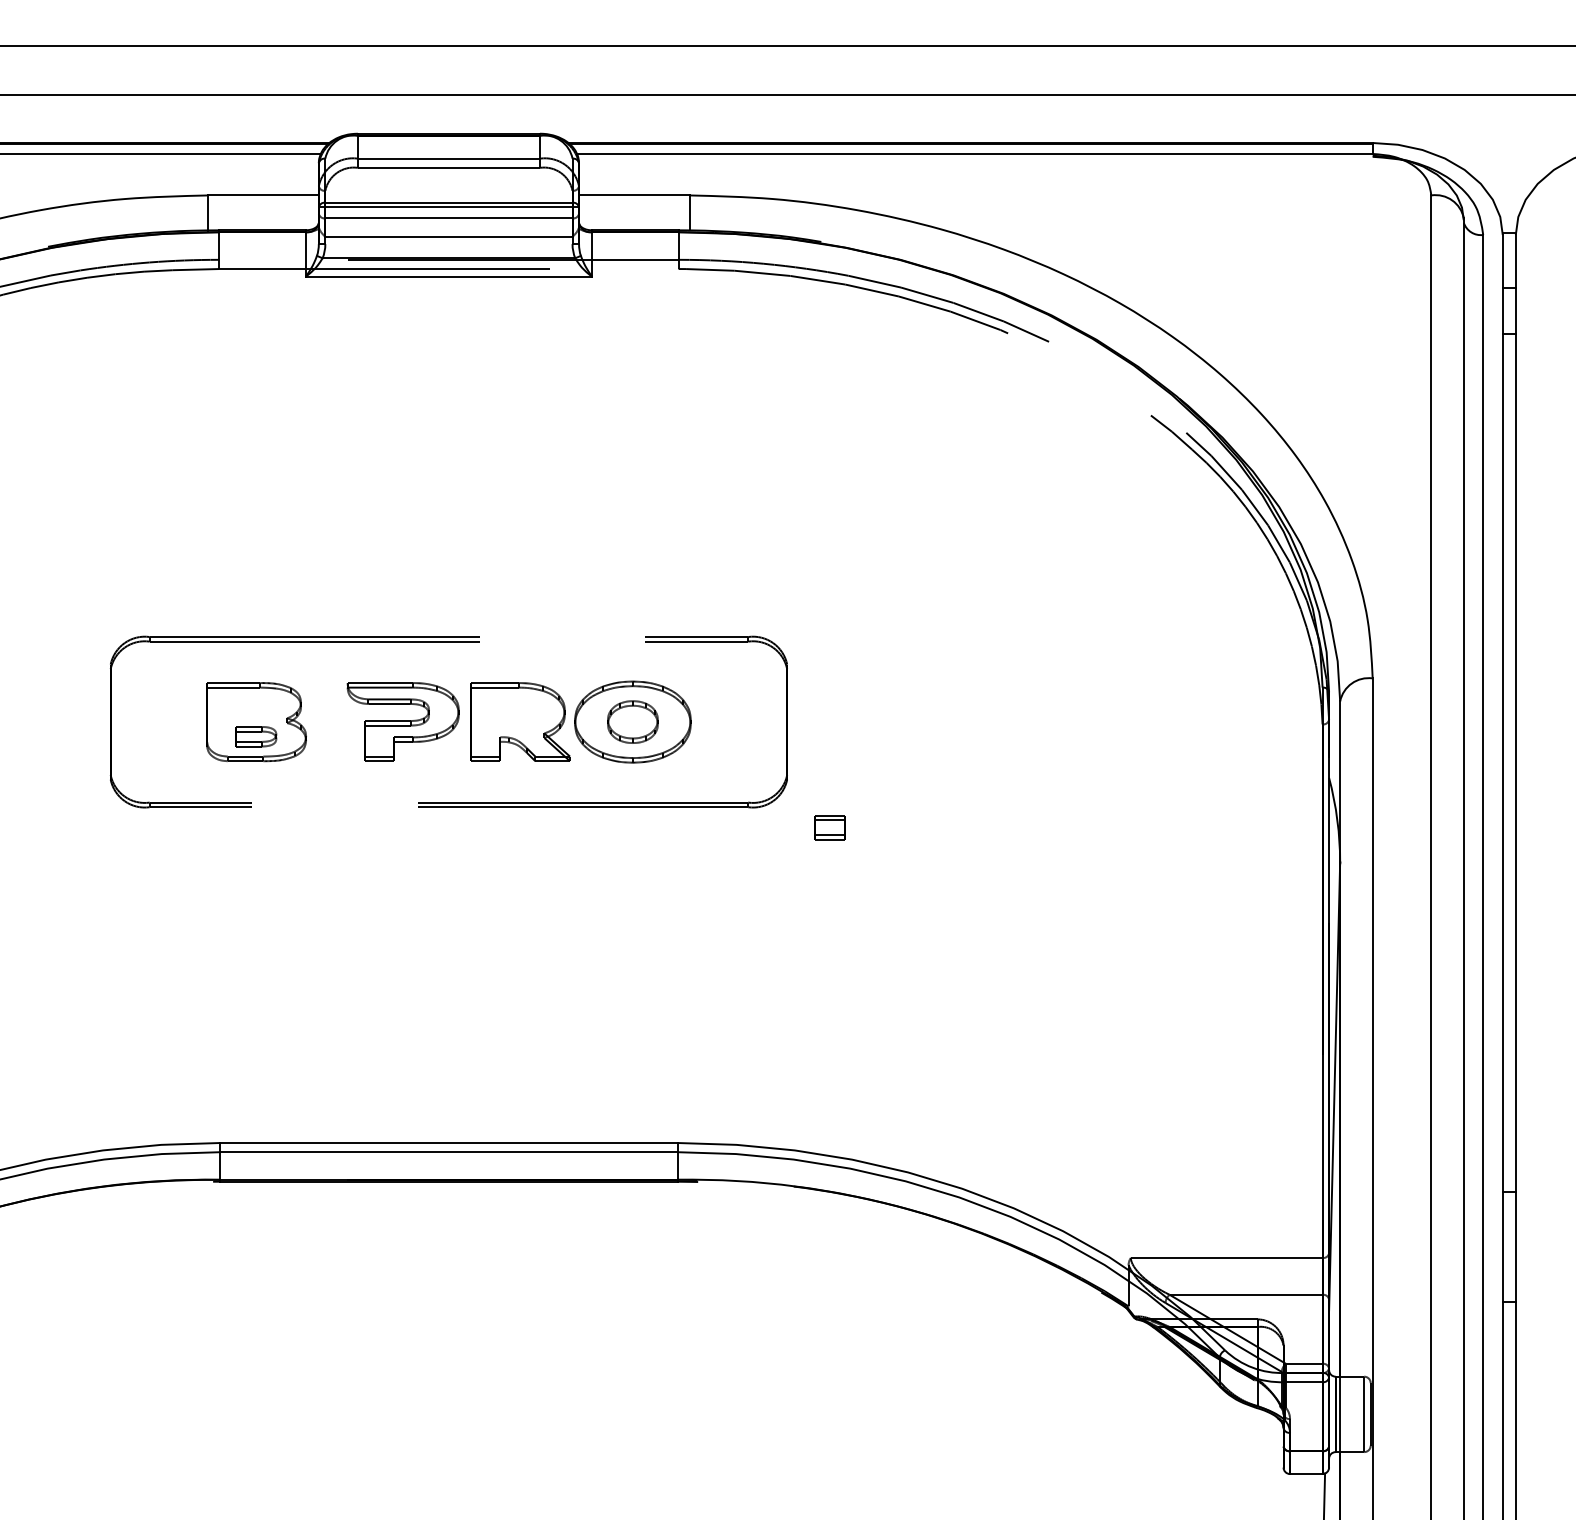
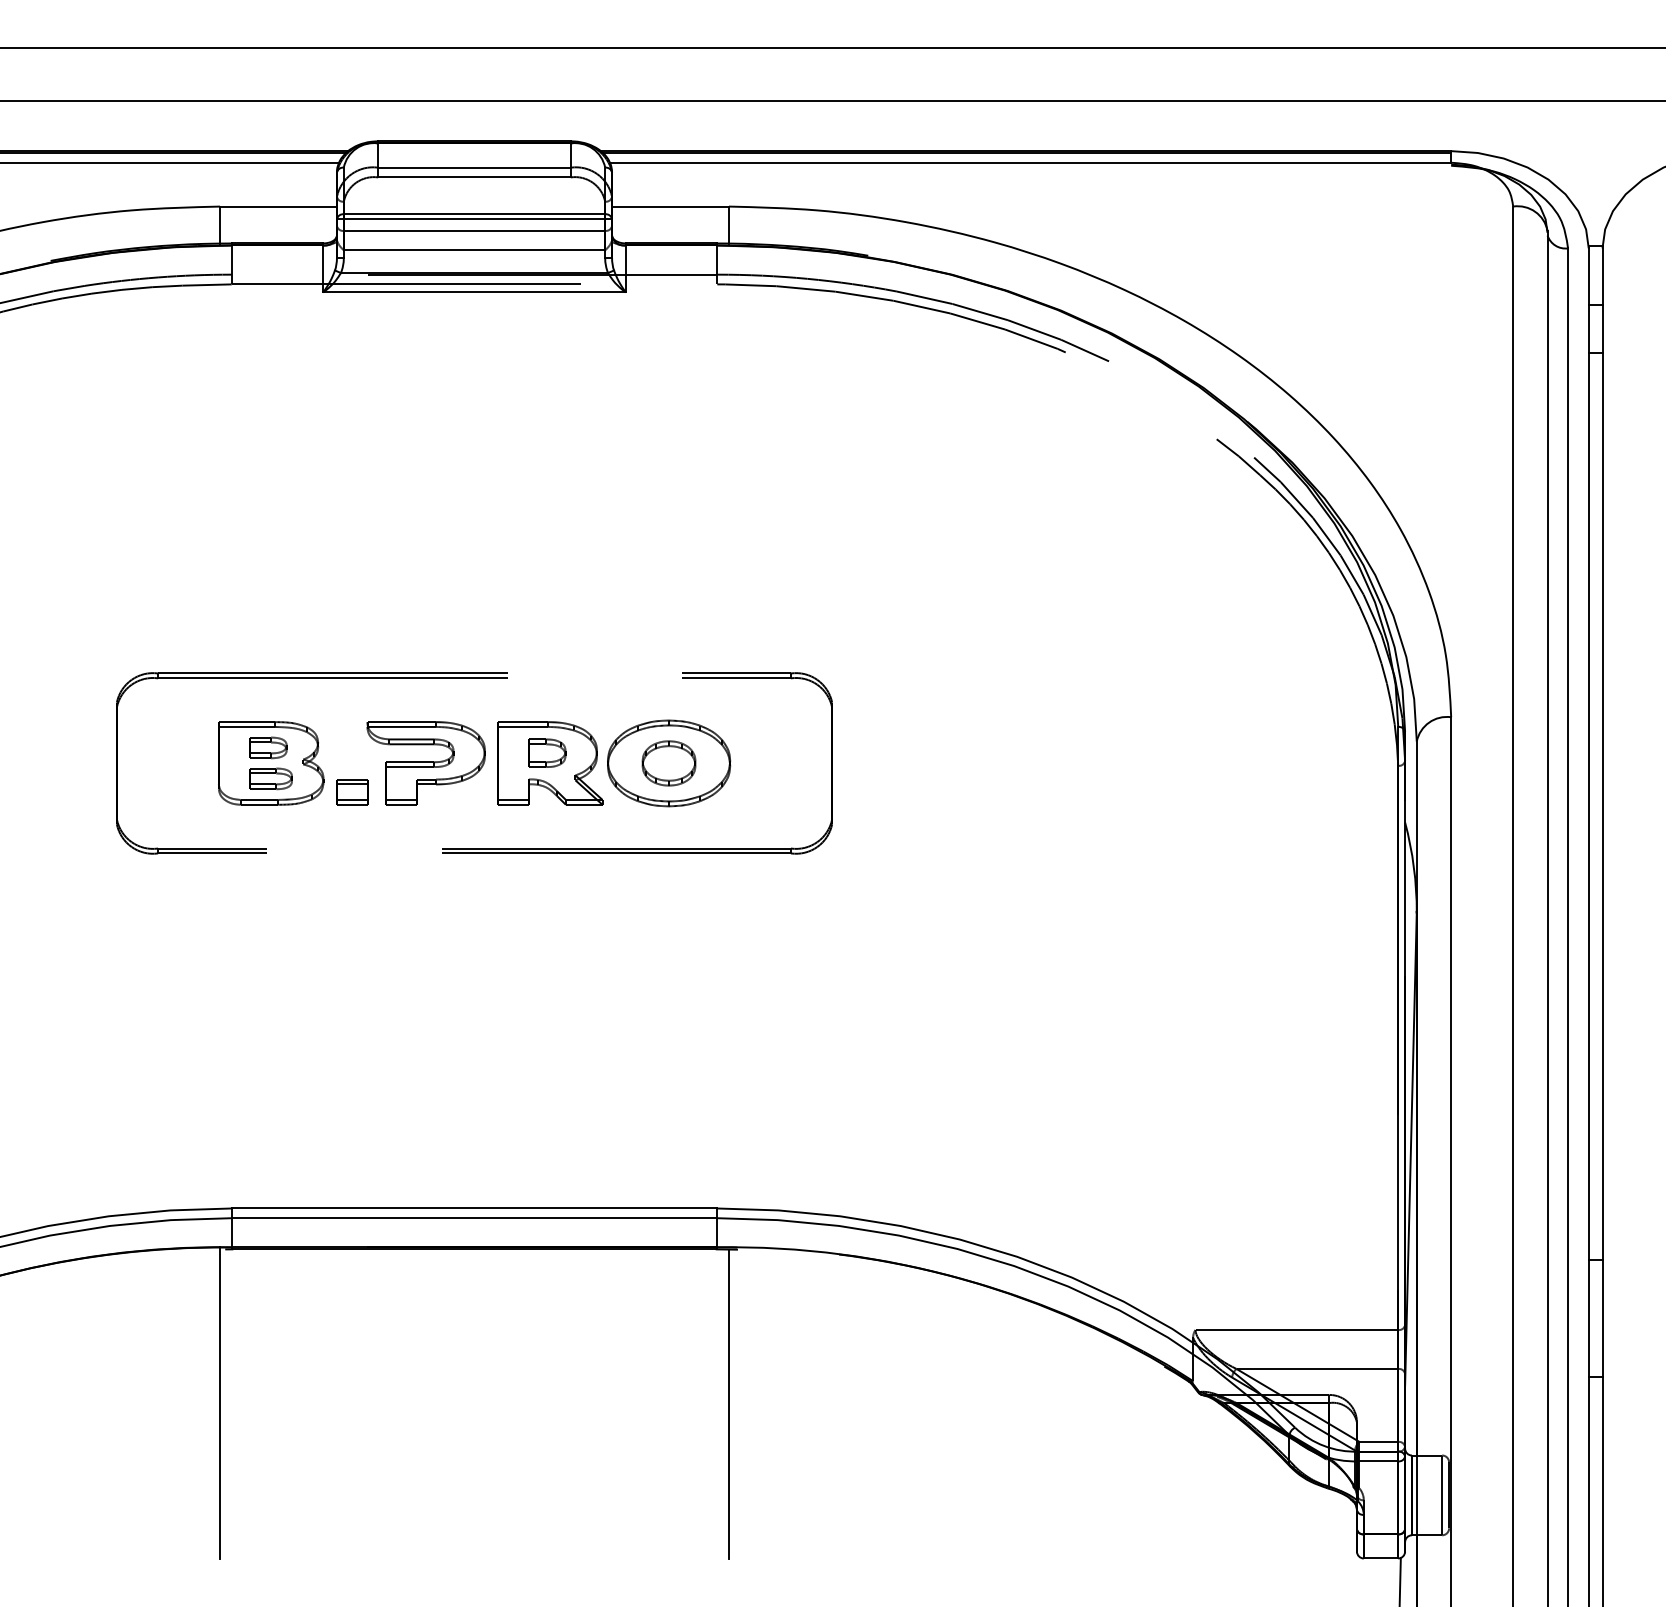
part: (254, 707) -> (268, 747), added
part: (517, 711) -> (547, 752), added
part: (830, 828) -> (352, 792), moved
line: (208, 1327) -> (220, 1403), added
line: (690, 1328) -> (729, 1404), added

